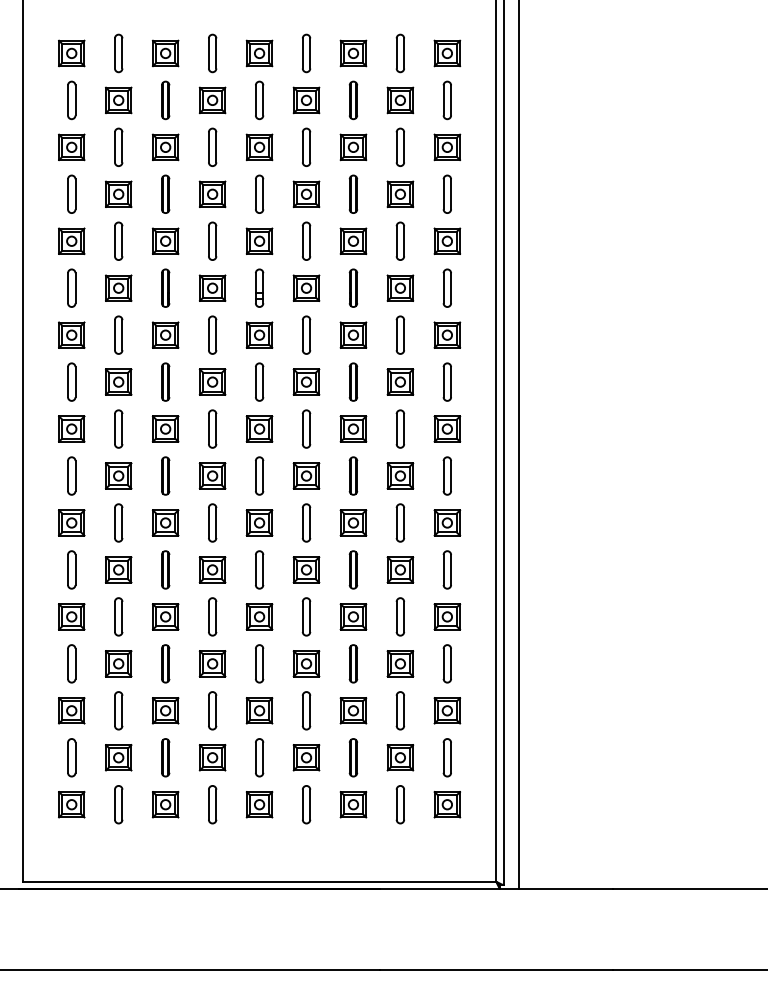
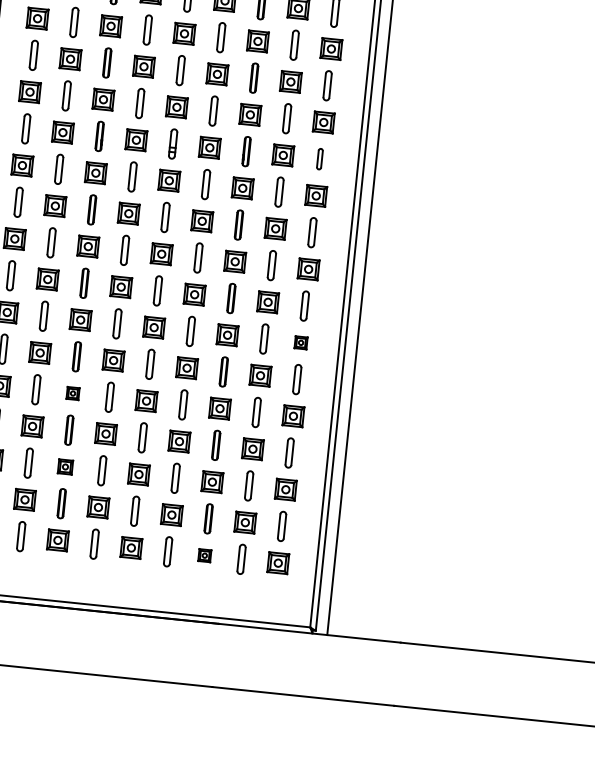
part: (446, 287) -> (319, 158), size x0.7
part: (447, 522) -> (301, 342), size x0.6
part: (165, 616) -> (73, 393), size x0.6
part: (165, 710) -> (65, 466), size x0.7
part: (353, 804) -> (204, 555), size x0.6

